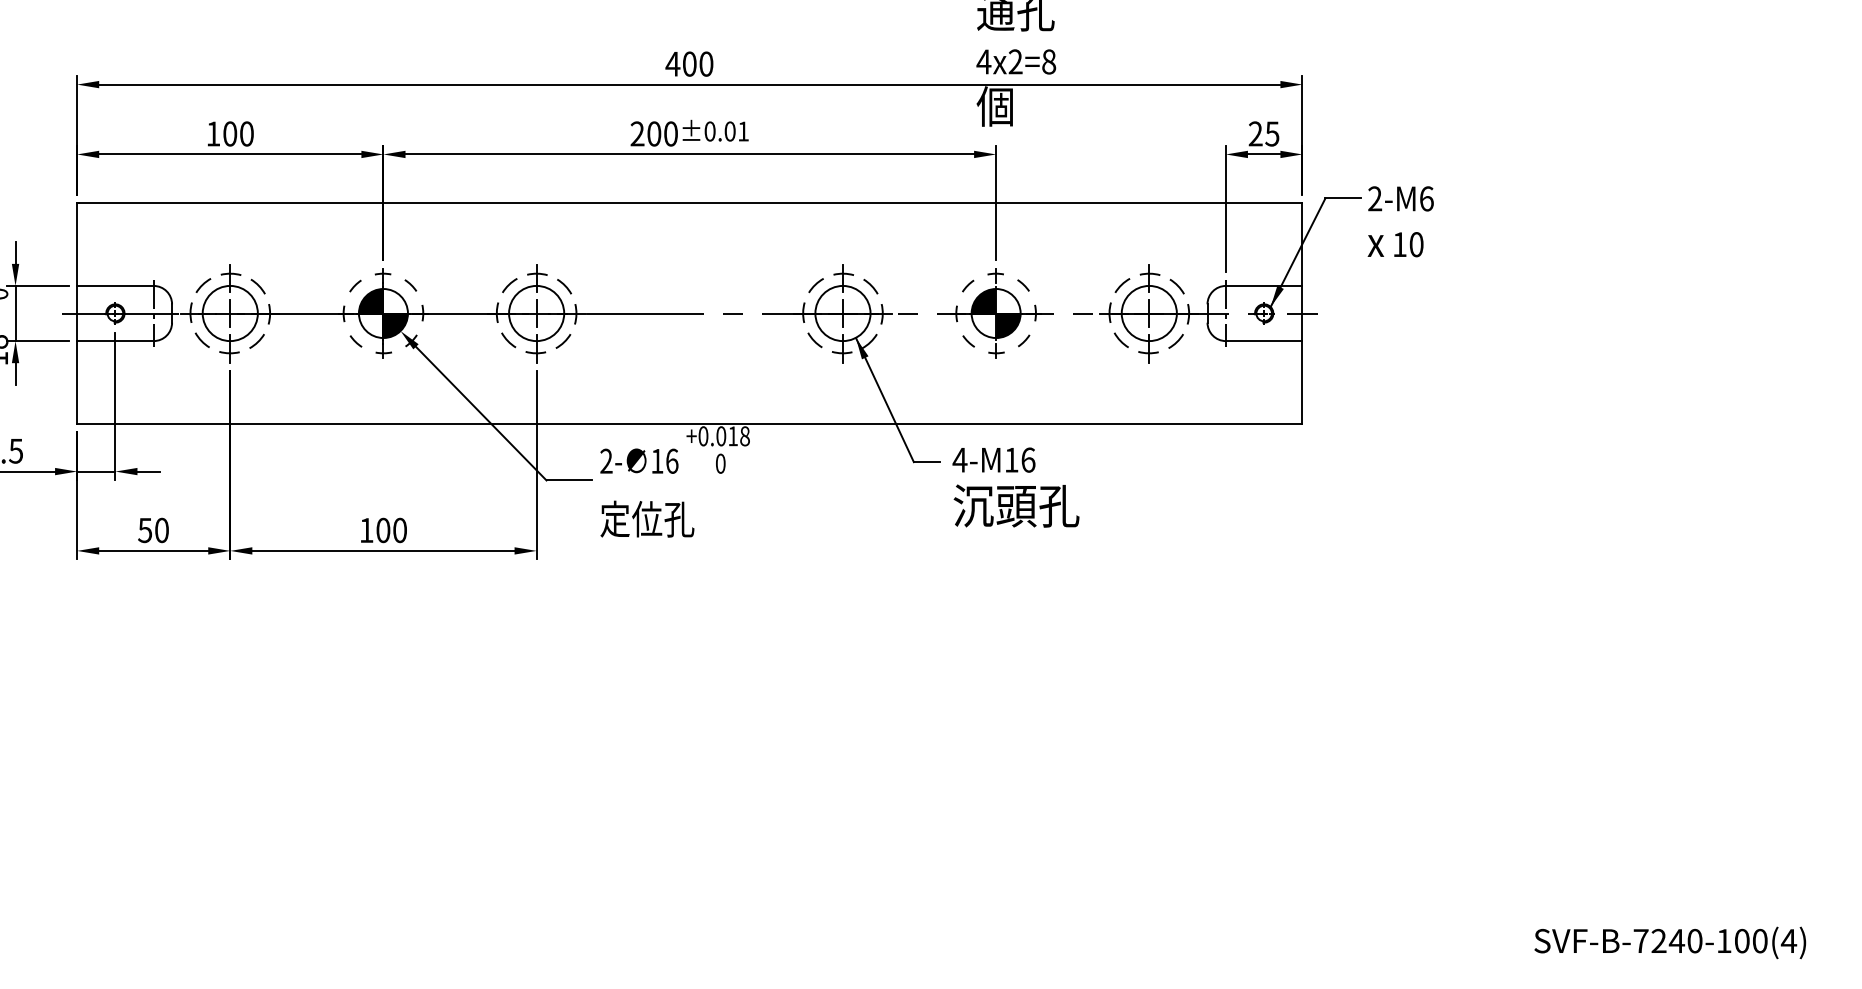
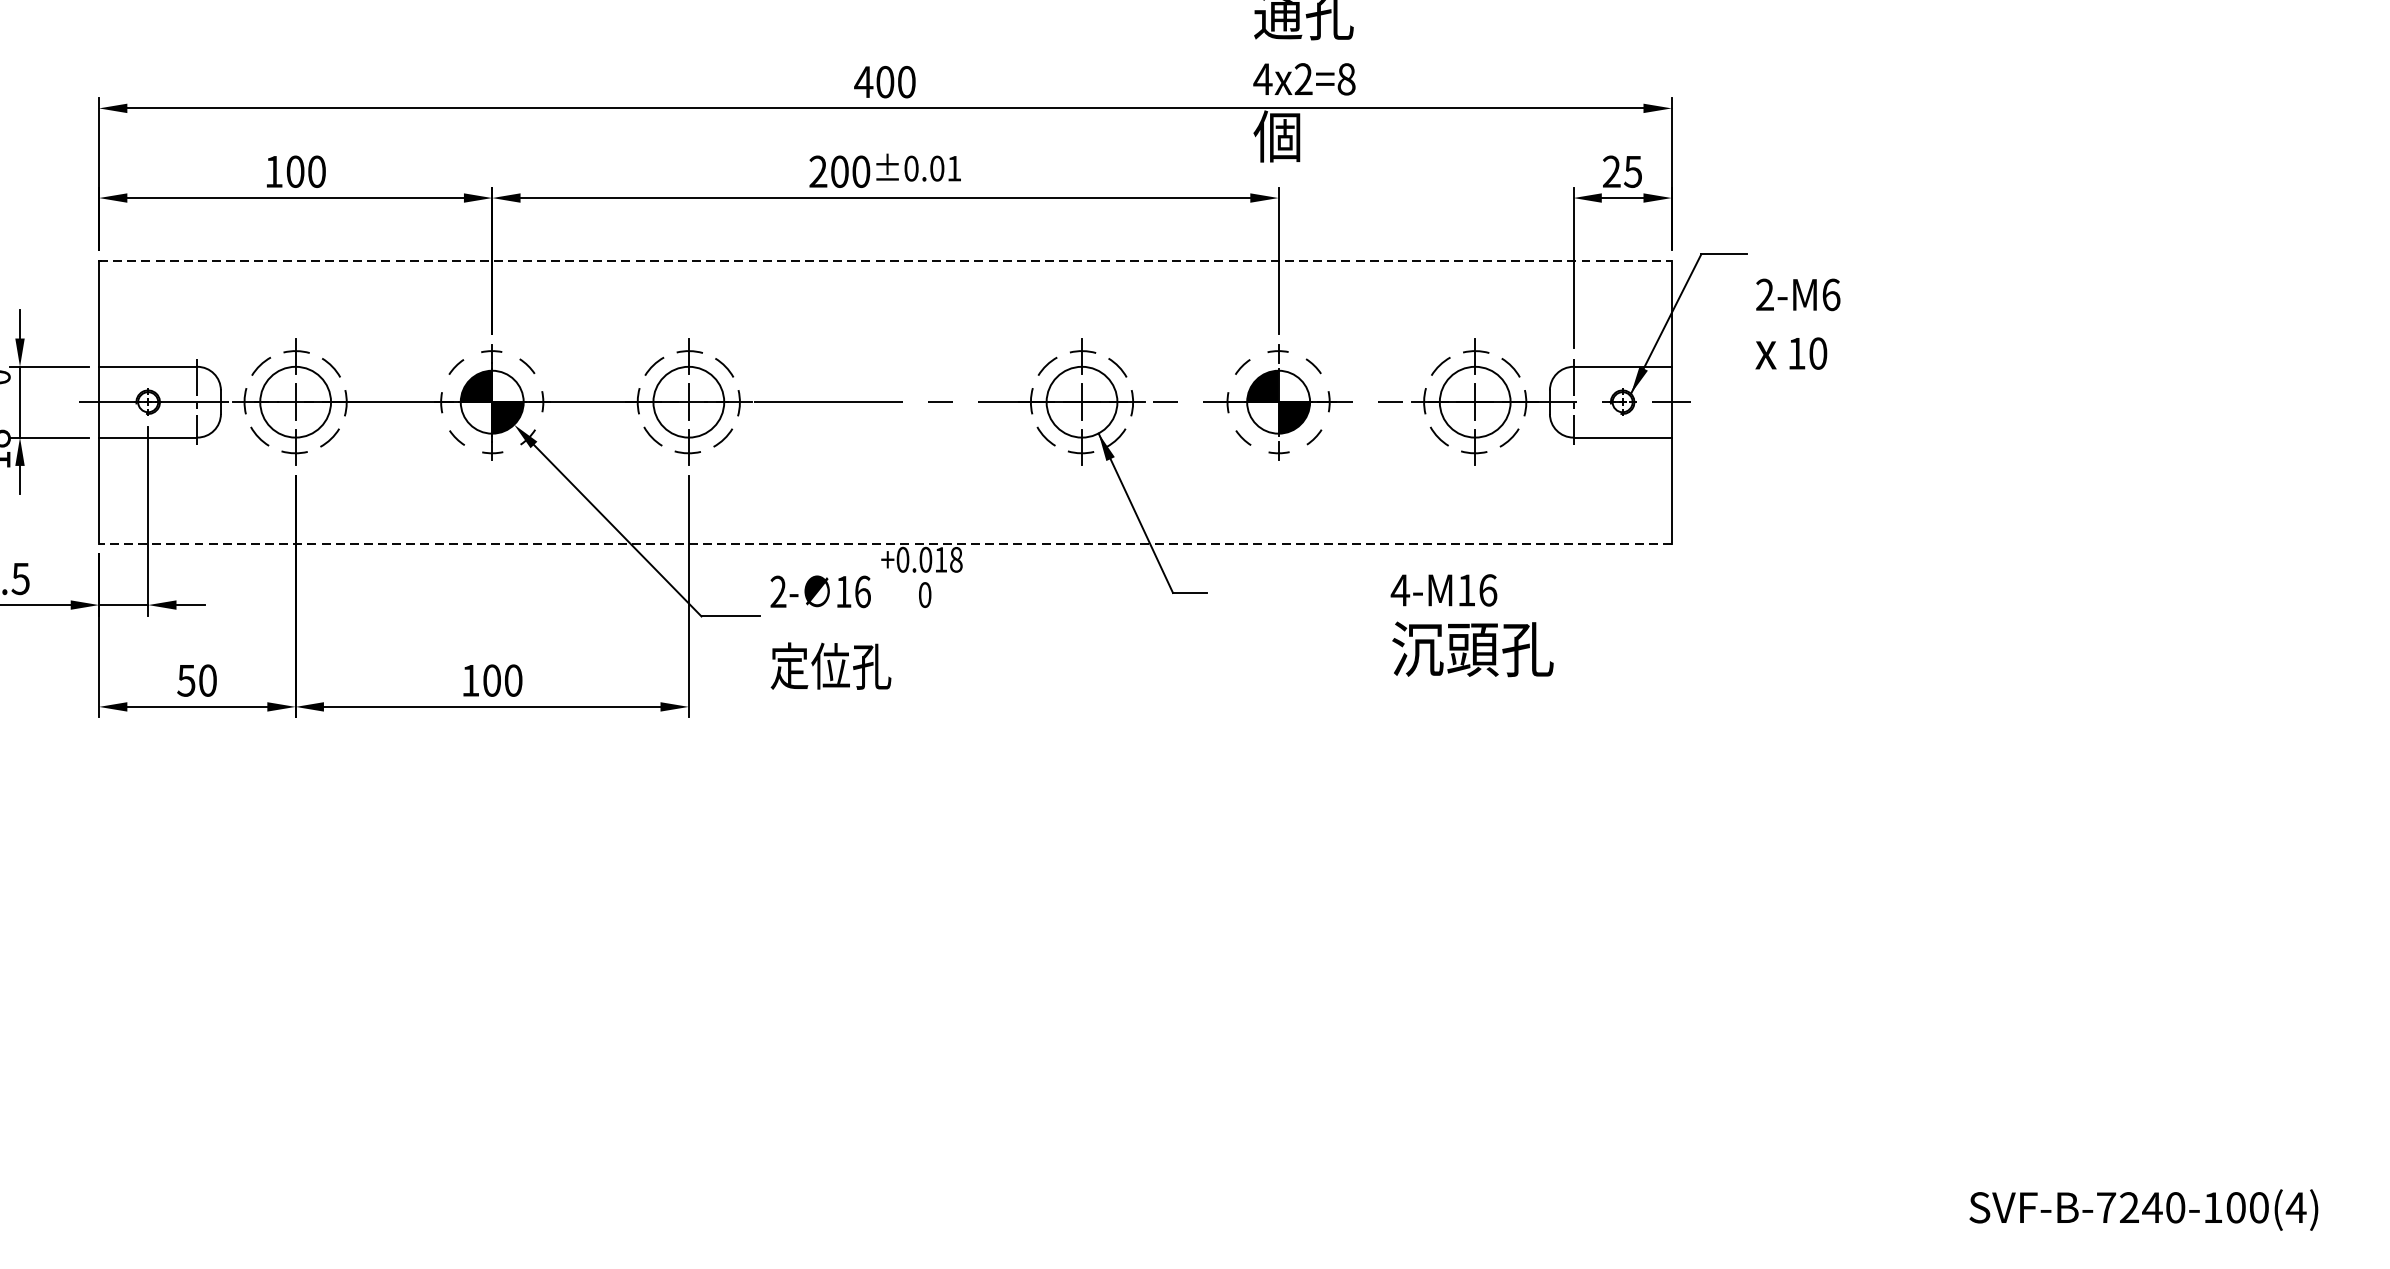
line: (689, 203) -> (885, 261), solid -> dashed
text: (1400, 221) -> (1797, 323), moved
line: (689, 423) -> (885, 543), solid -> dashed
text: (1015, 487) -> (1471, 625), moved

